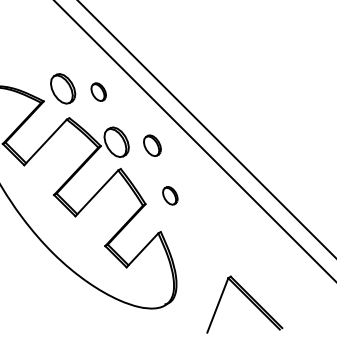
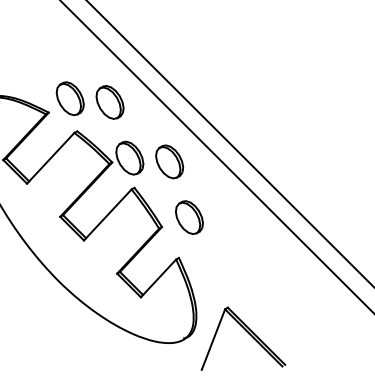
part: (98, 91) -> (109, 101), size x1.67
part: (152, 145) -> (169, 161), size x1.43
part: (170, 195) -> (189, 217), size x1.67
part: (248, 299) -> (247, 333), moved

